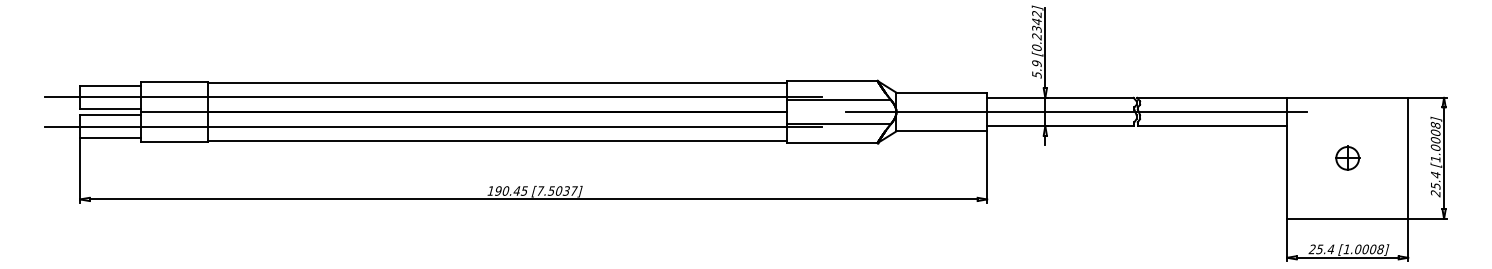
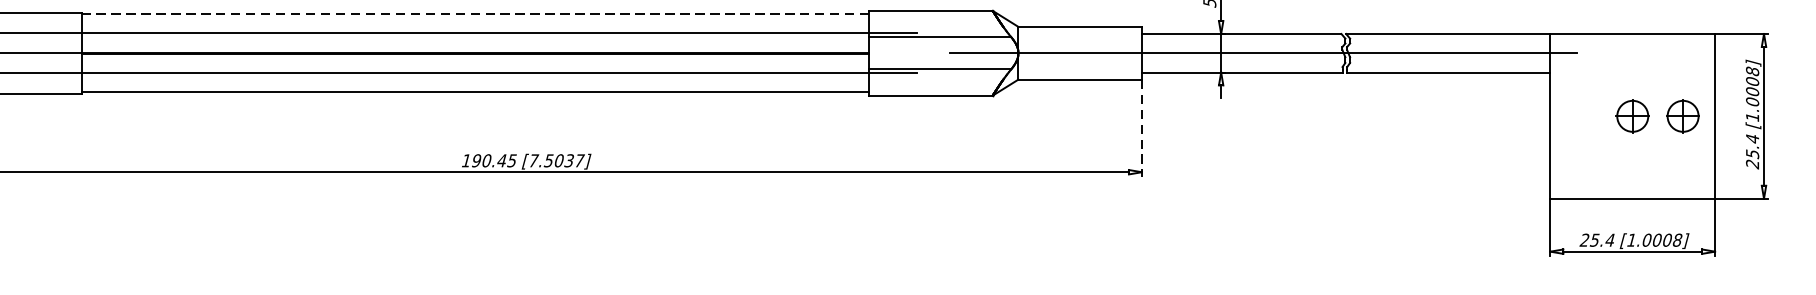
line: (497, 83) -> (475, 14), solid -> dashed
part: (1384, 157) -> (1682, 115), added
line: (987, 166) -> (1142, 127), solid -> dashed

